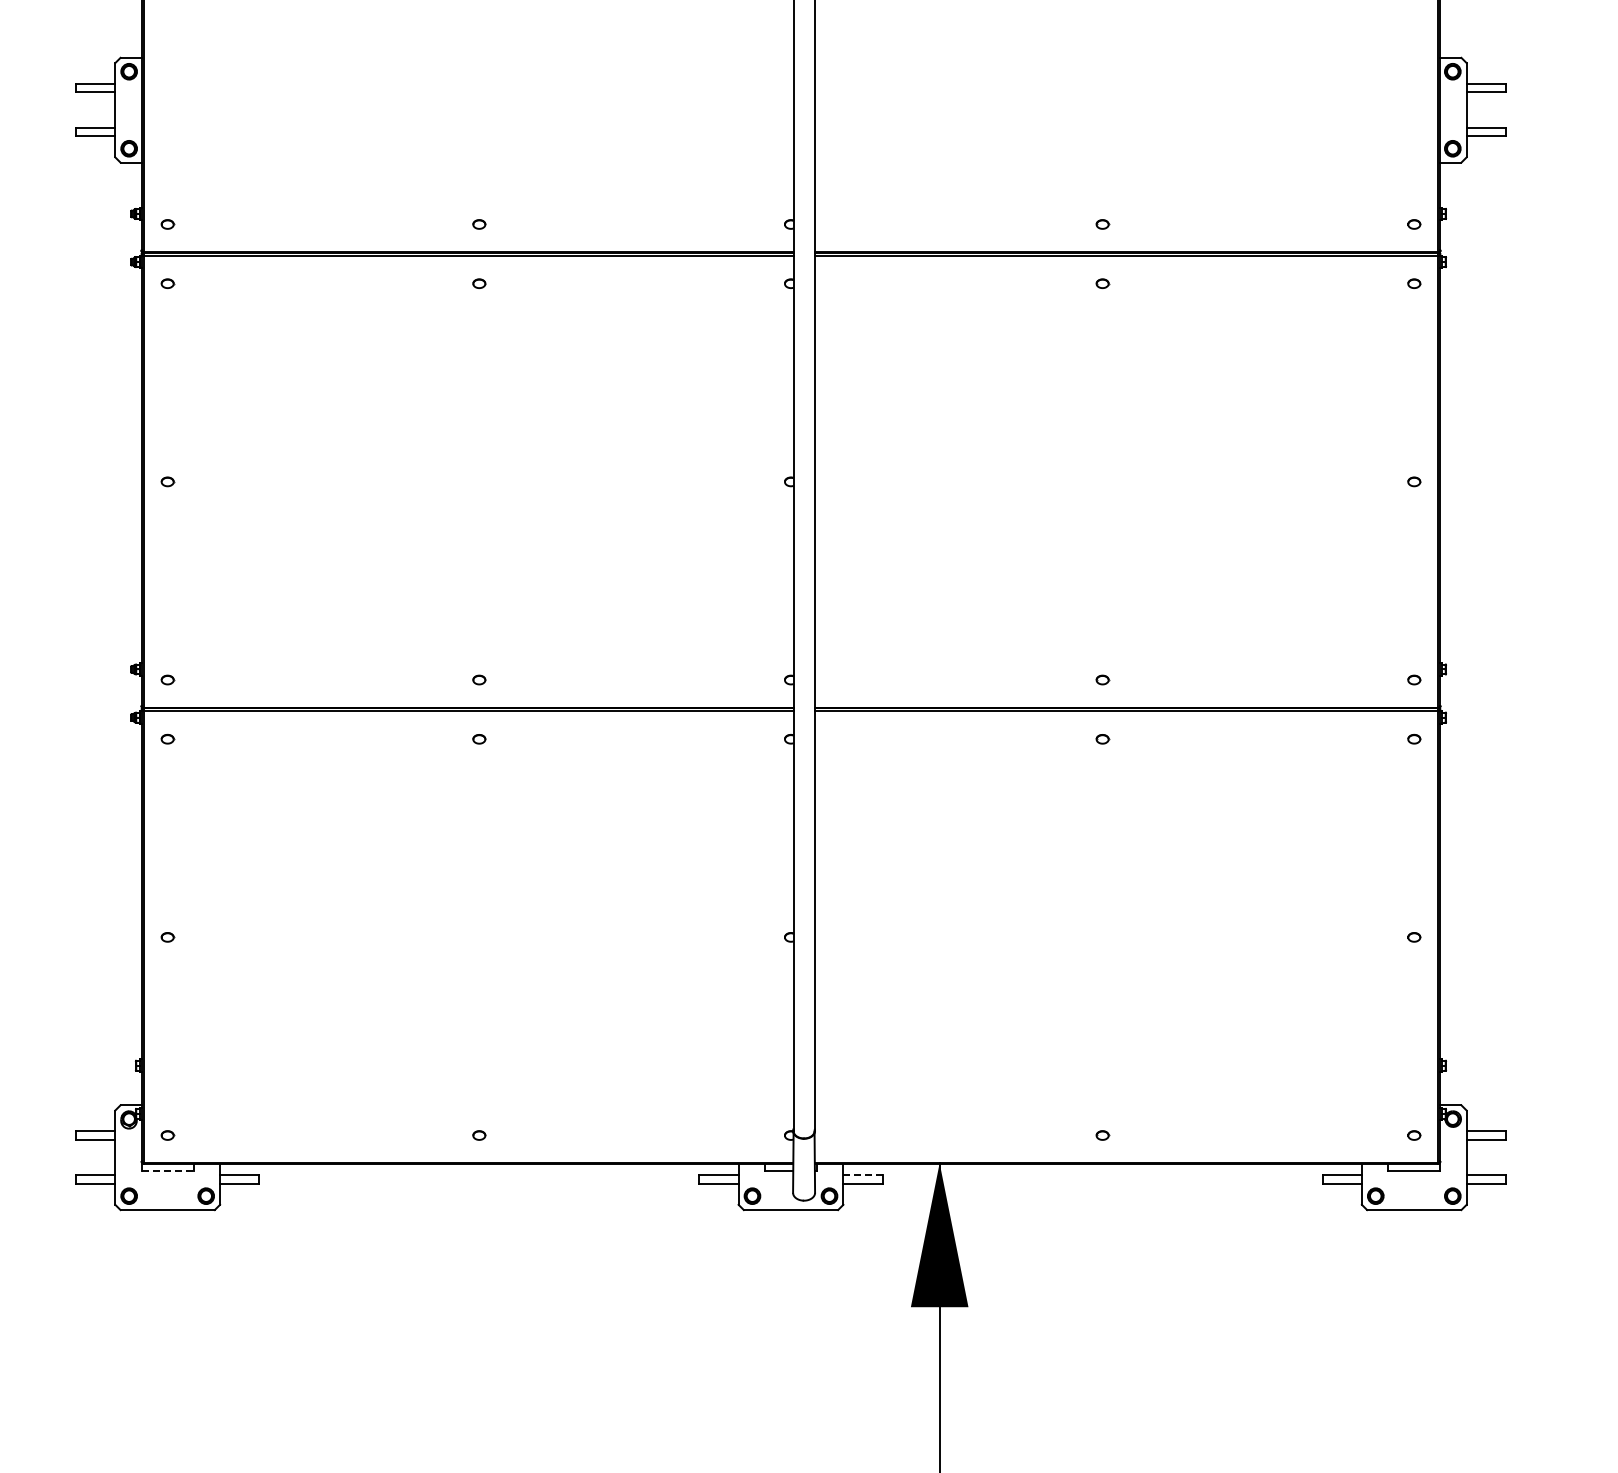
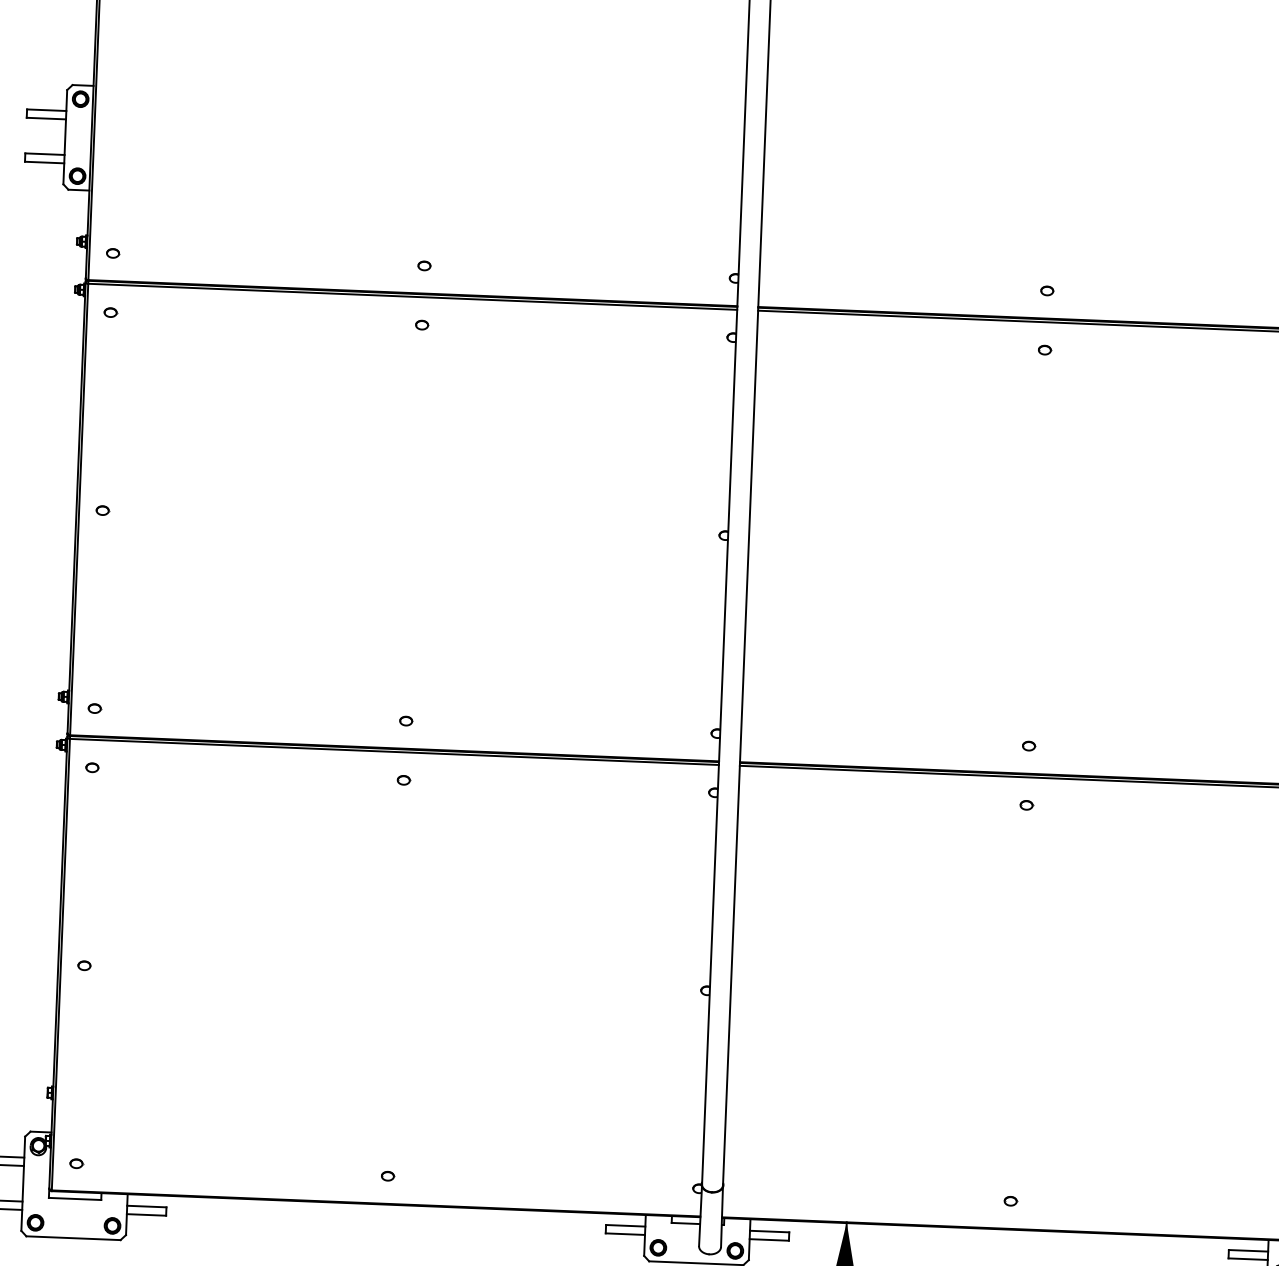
line: (168, 1170) -> (75, 1198), dashed -> solid
line: (863, 1175) -> (770, 1231), dashed -> solid

